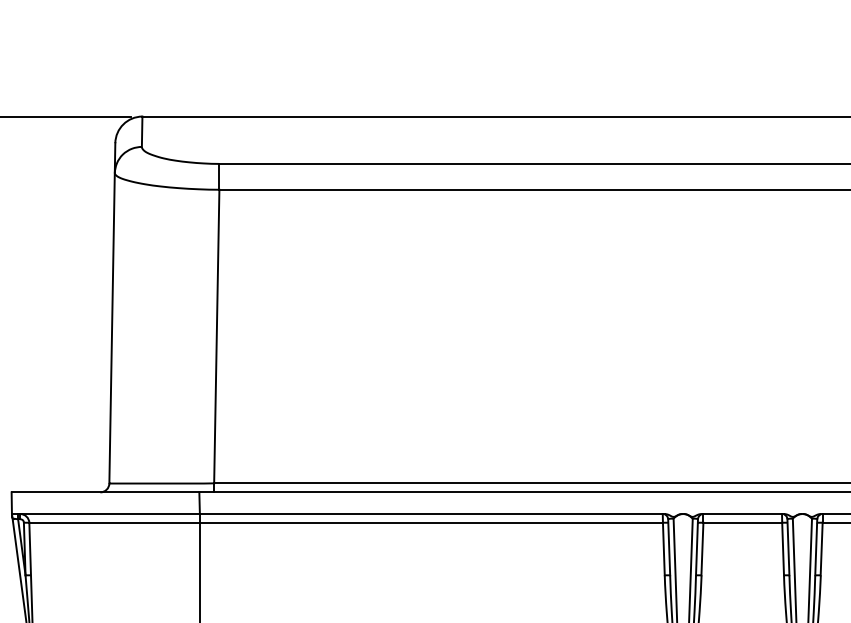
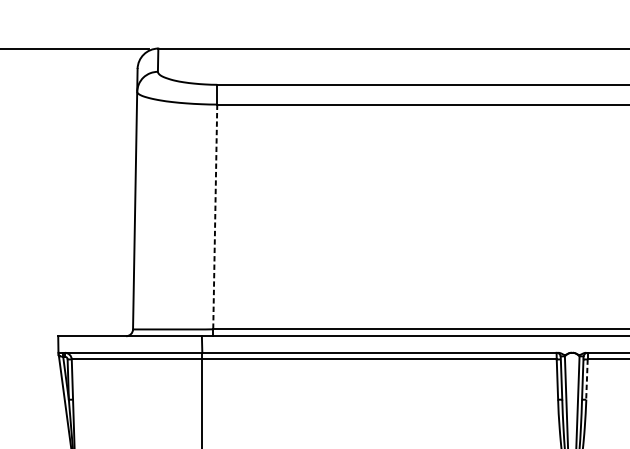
line: (216, 336) -> (215, 216), solid -> dashed
line: (702, 549) -> (587, 379), solid -> dashed

